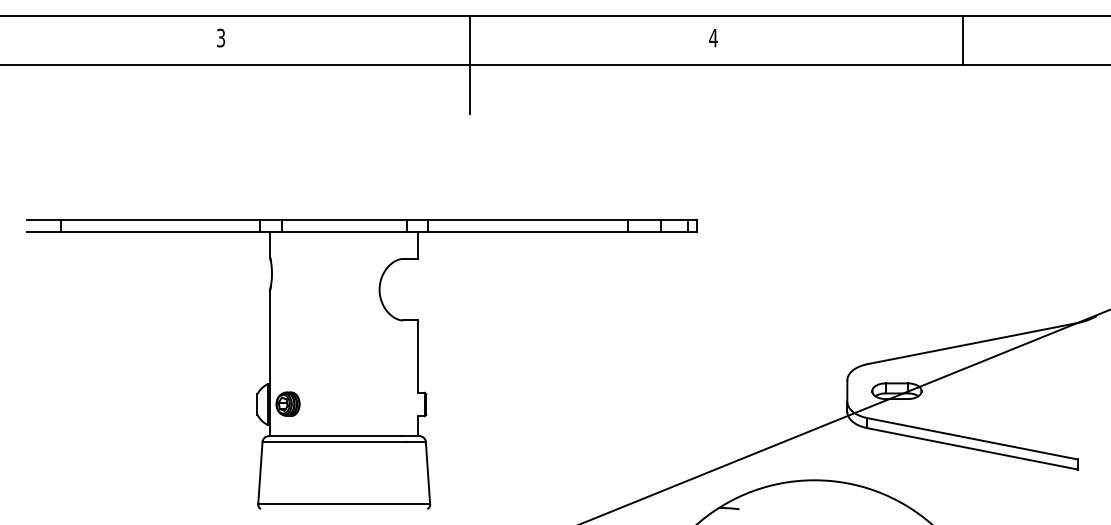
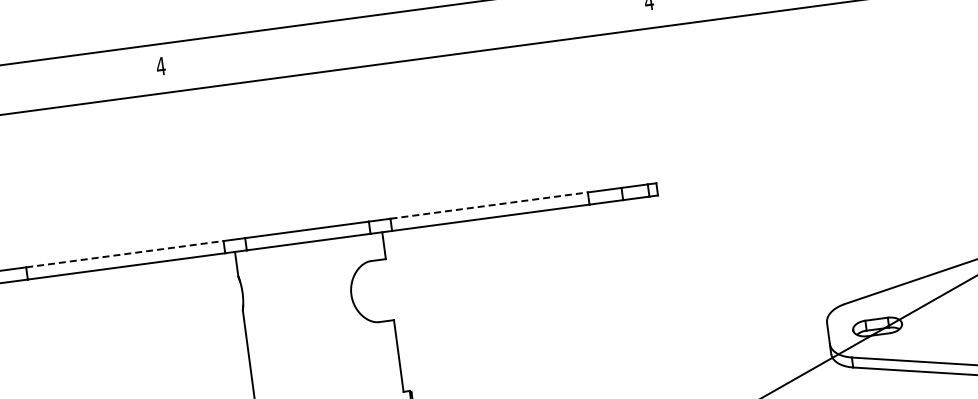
text: (220, 37) -> (160, 65), 3 -> 4
line: (470, 64) -> (411, 59), removed
line: (160, 219) -> (124, 254), solid -> dashed
line: (527, 219) -> (488, 205), solid -> dashed

